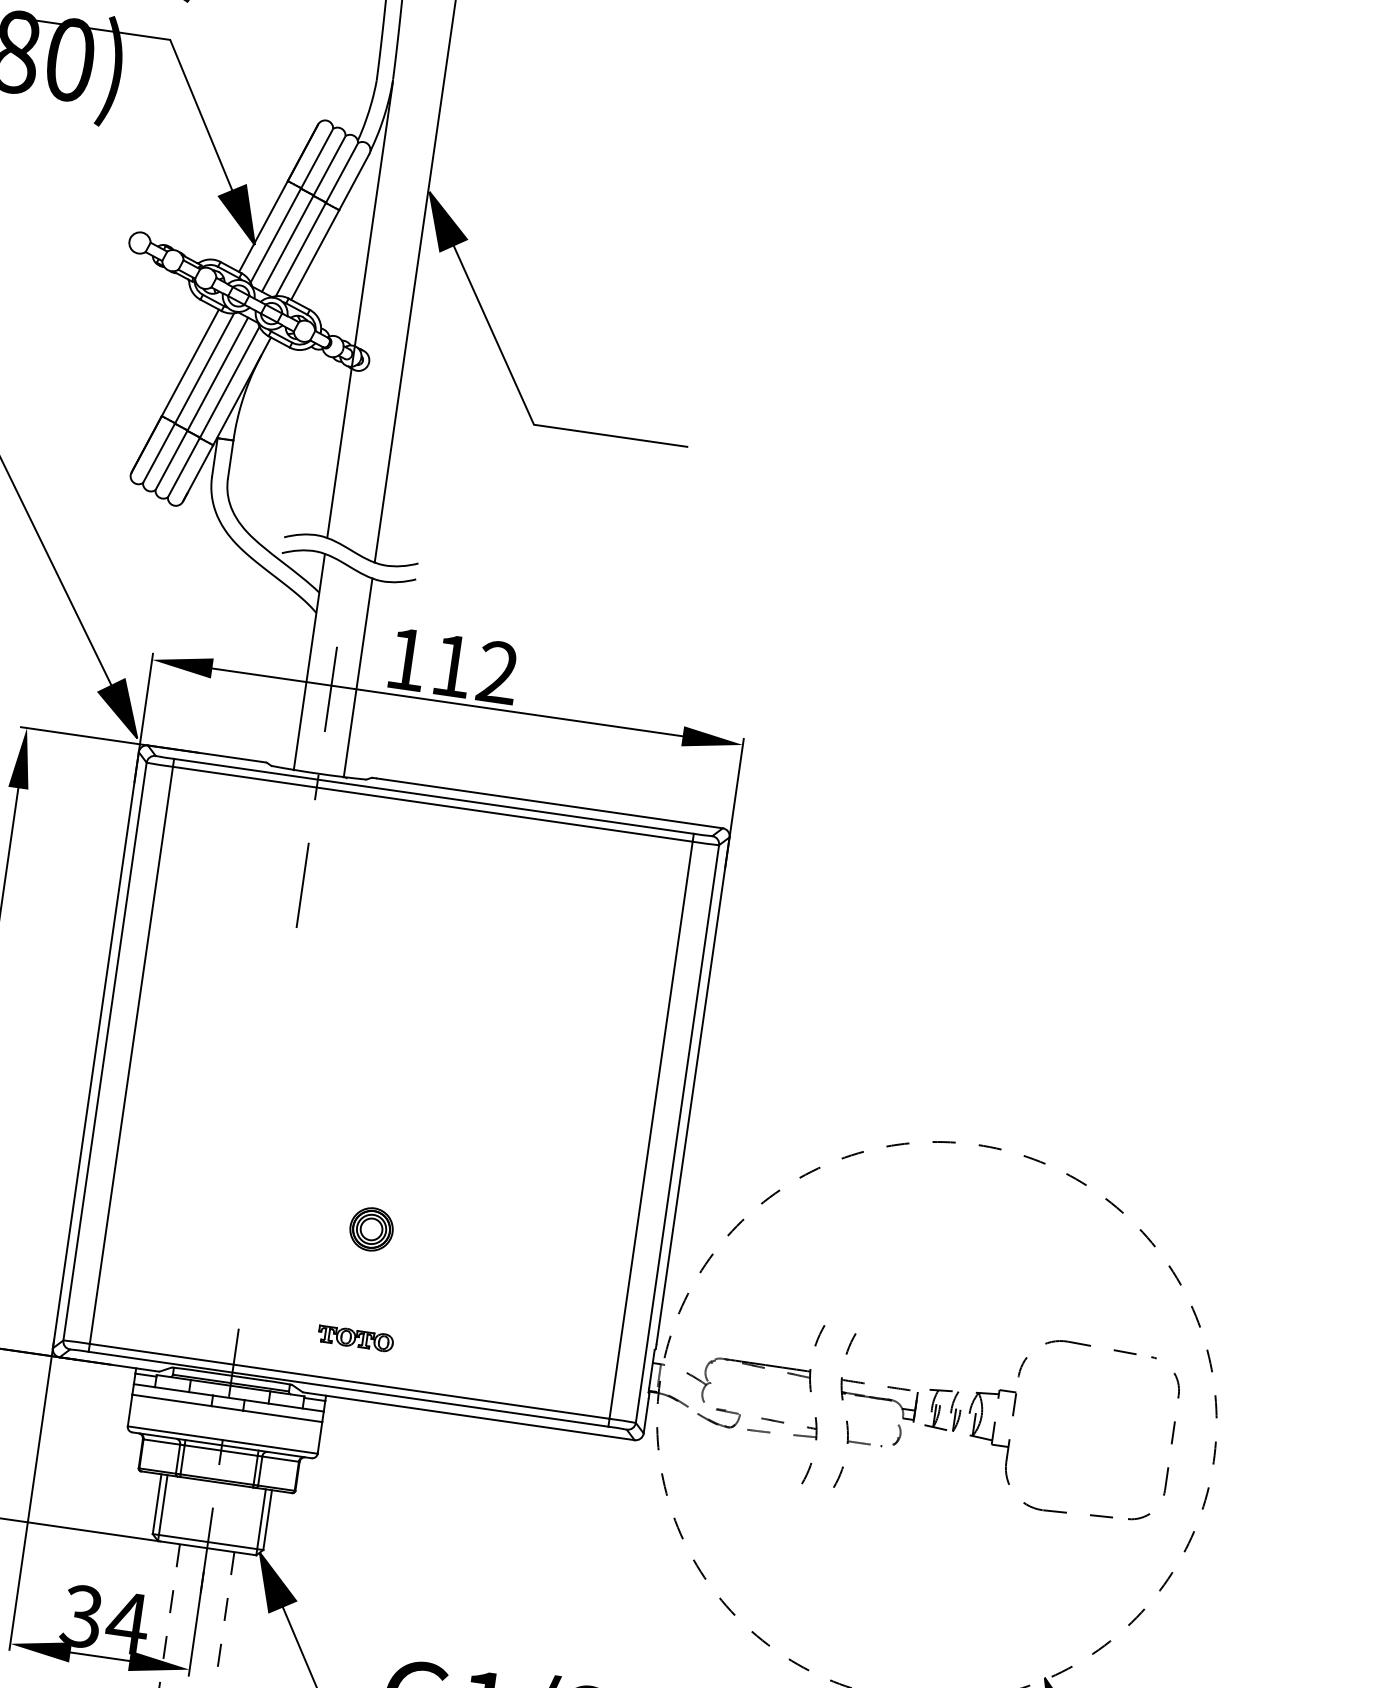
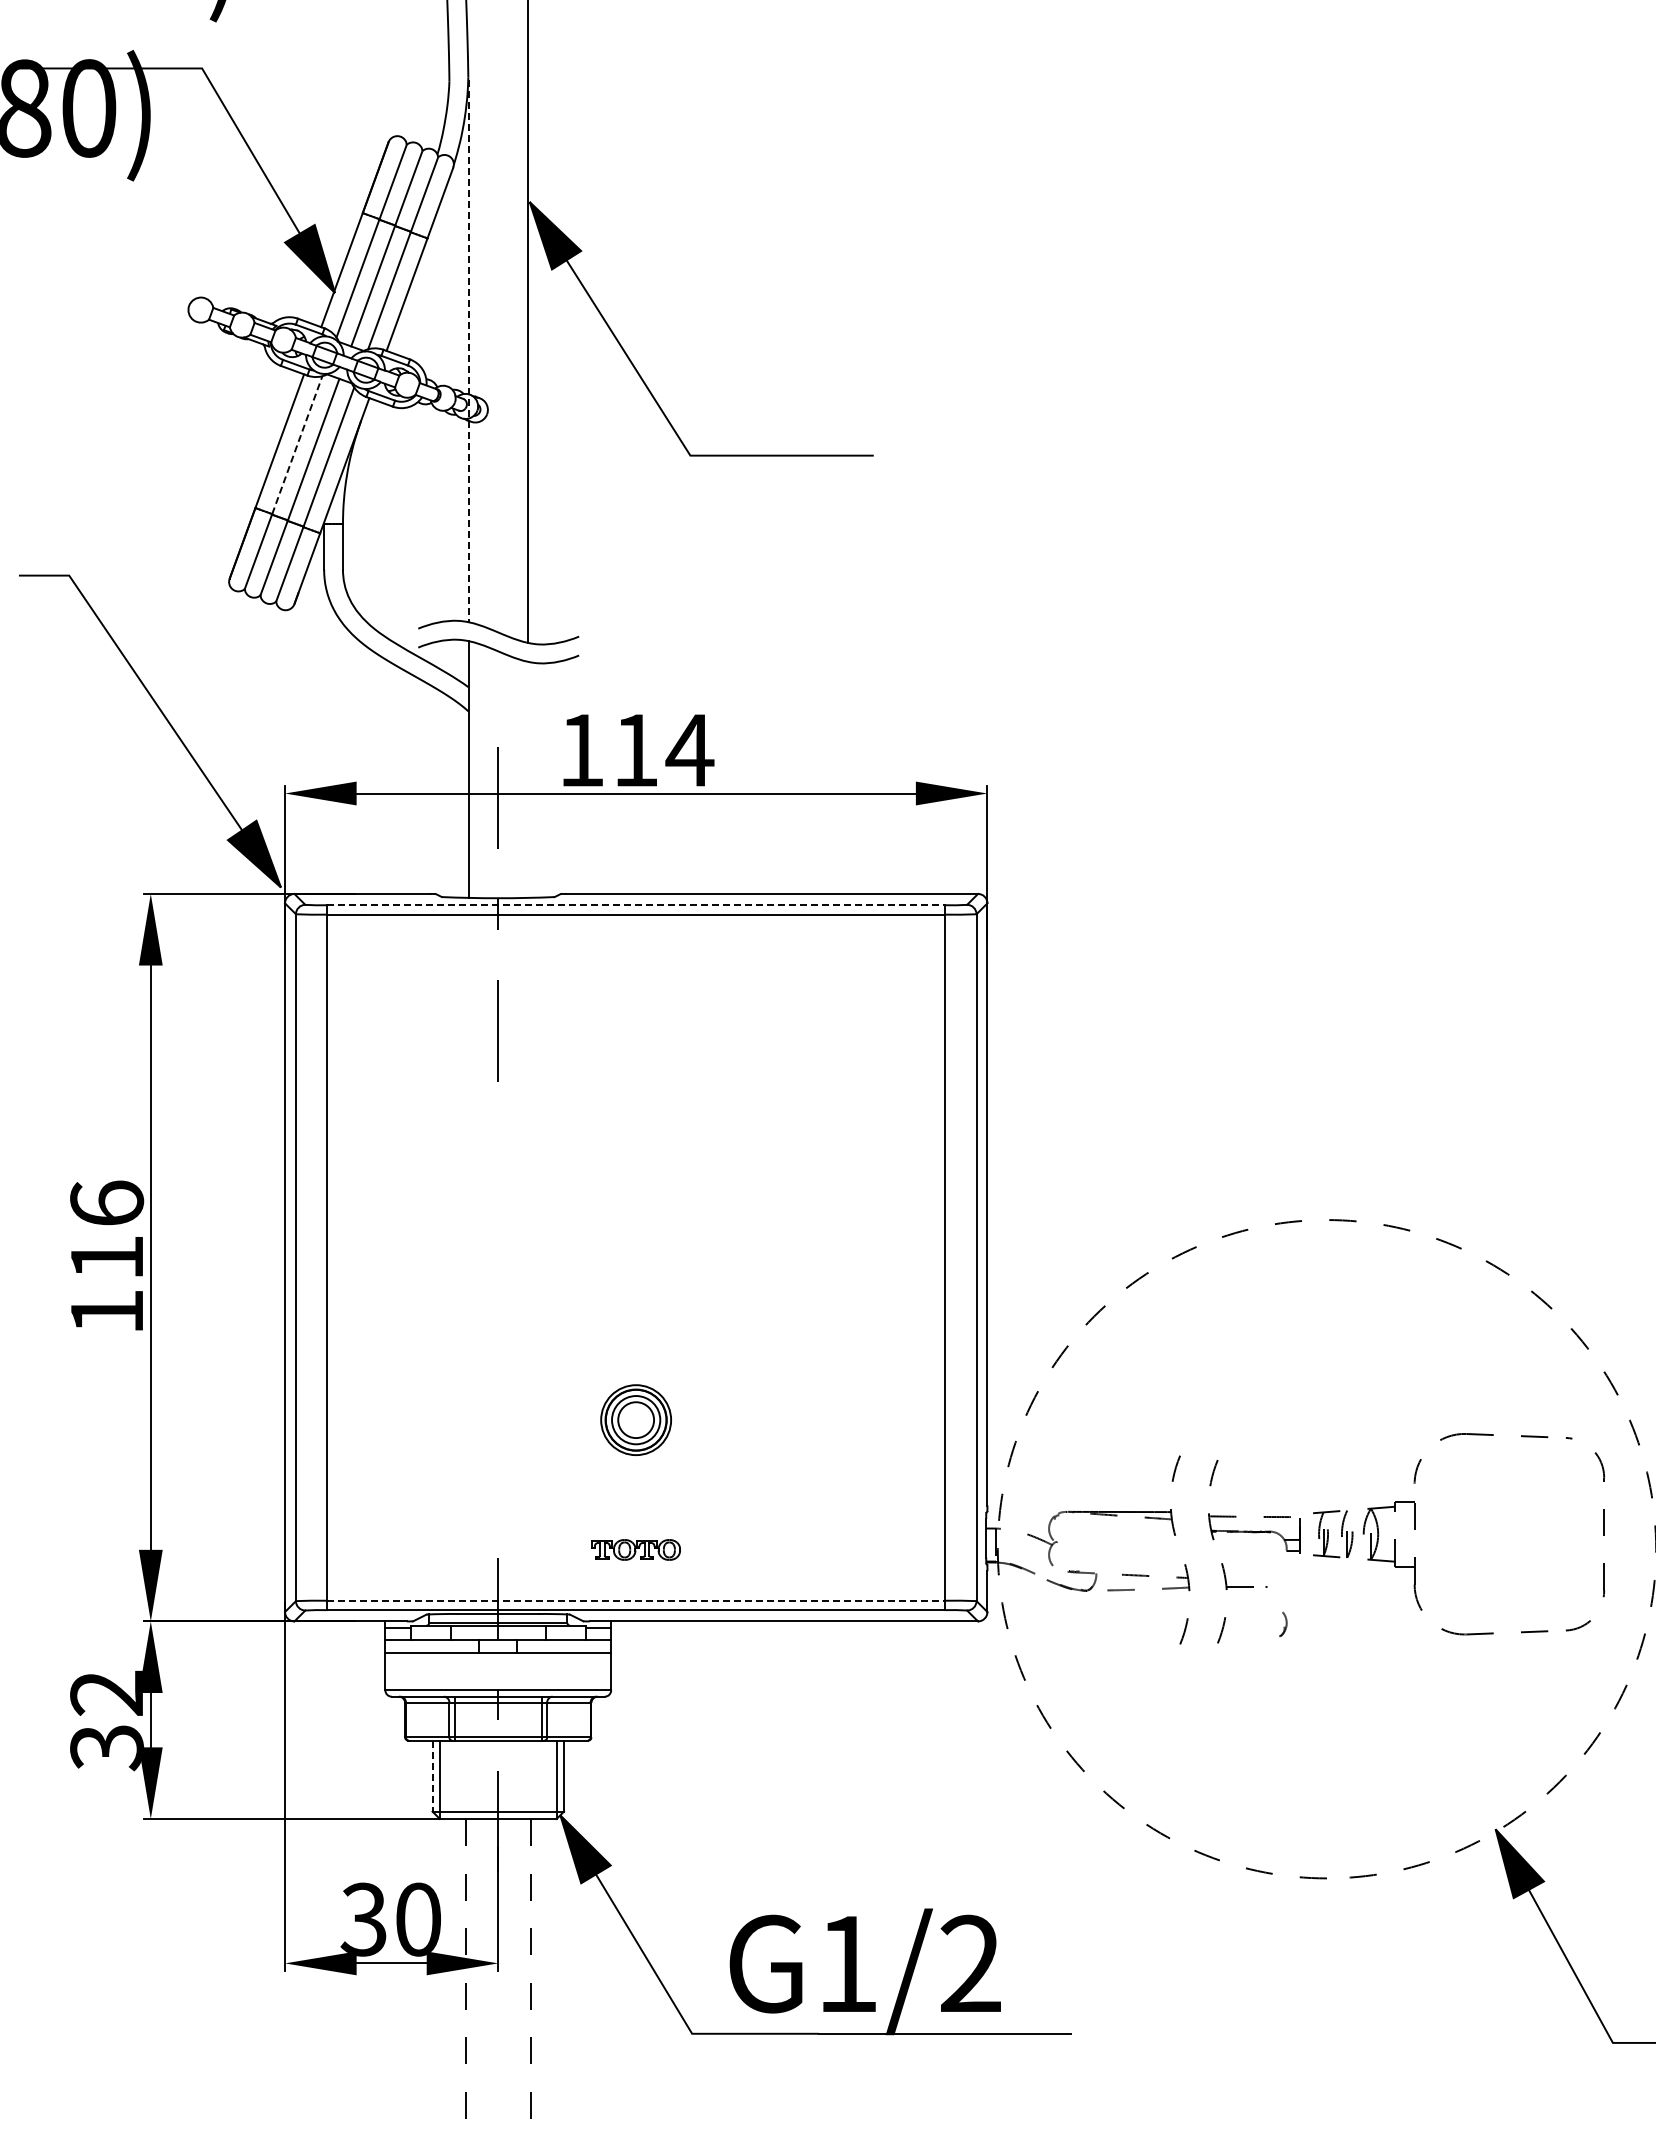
line: (359, 310) -> (468, 351), solid -> dashed
line: (204, 367) -> (297, 444), solid -> dashed
text: (497, 671) -> (689, 749), 112 -> 114
line: (358, 677) -> (528, 779), removed
line: (434, 796) -> (636, 905), solid -> dashed
part: (371, 1228) -> (636, 1419), size x1.4
line: (349, 1381) -> (636, 1600), solid -> dashed
part: (897, 1435) -> (1283, 1624), moved
line: (156, 1504) -> (432, 1776), solid -> dashed
text: (127, 1622) -> (417, 1919), 34 -> 30

